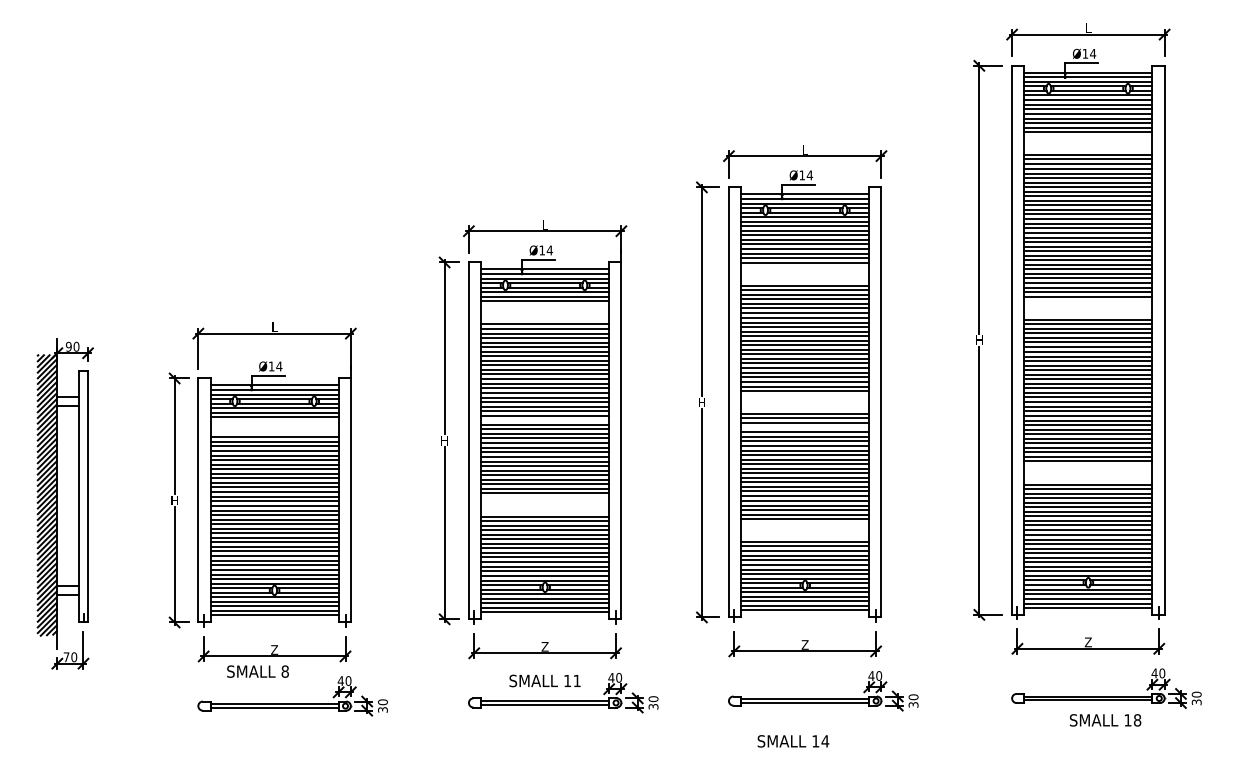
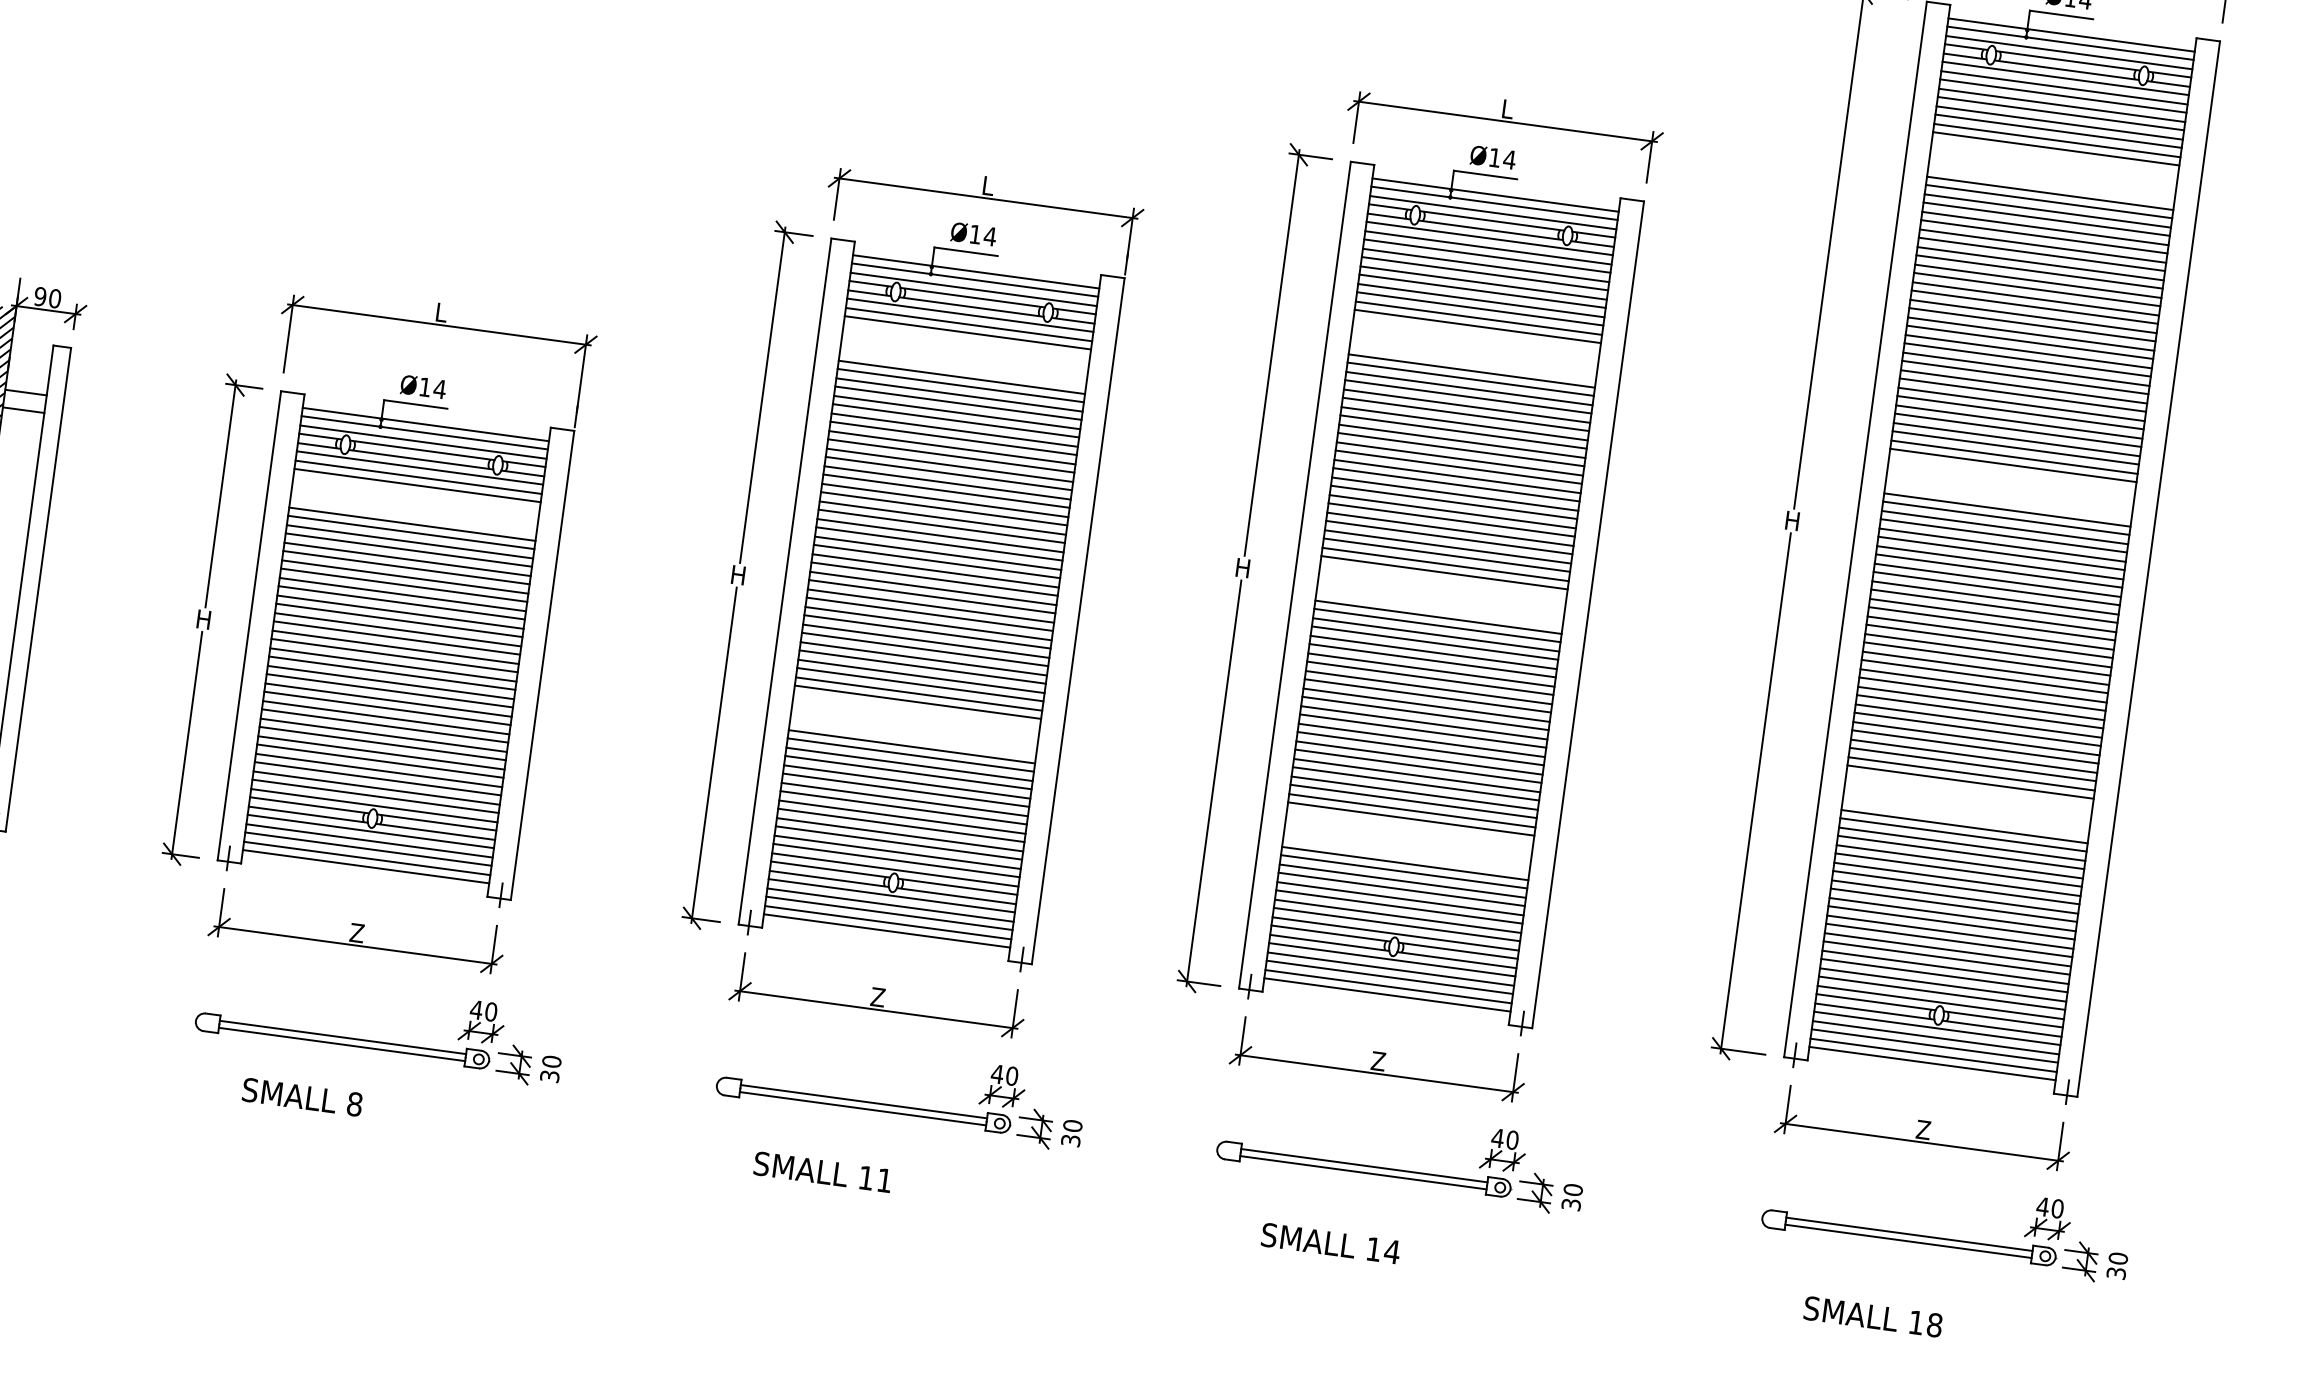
line: (545, 420) -> (937, 562), added
line: (805, 427) -> (1435, 643), added
text: (257, 671) -> (301, 1096), moved
text: (544, 680) -> (821, 1171), moved
text: (1105, 720) -> (1873, 1317), moved

